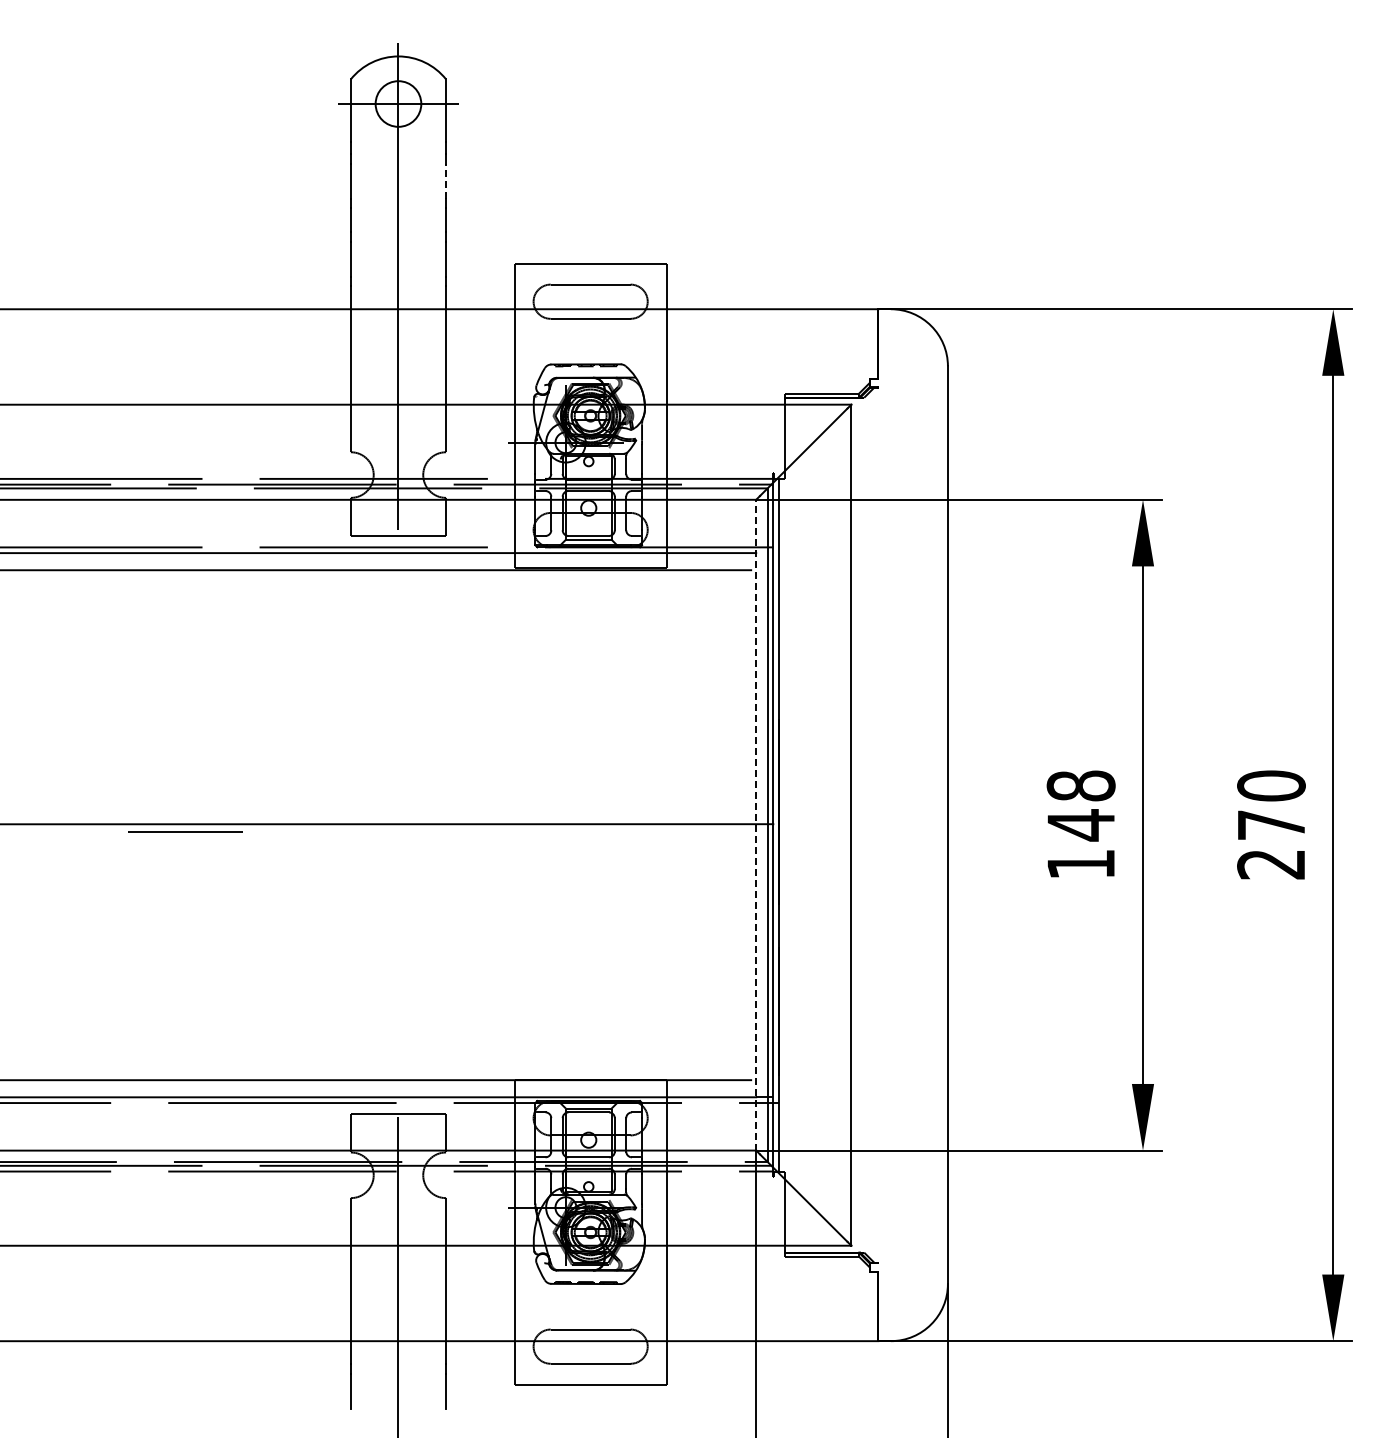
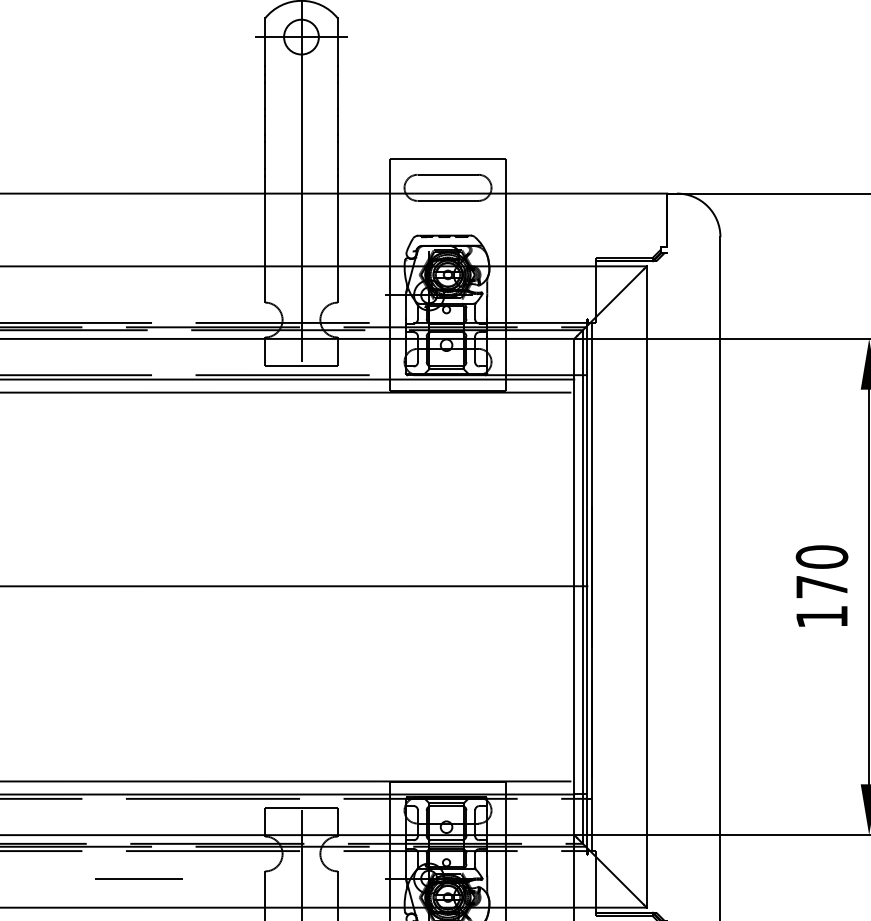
line: (446, 180) -> (338, 95), dashed -> solid
text: (1081, 805) -> (822, 572), 148 -> 170
line: (756, 824) -> (574, 586), dashed -> solid
line: (185, 831) -> (139, 878), moved

